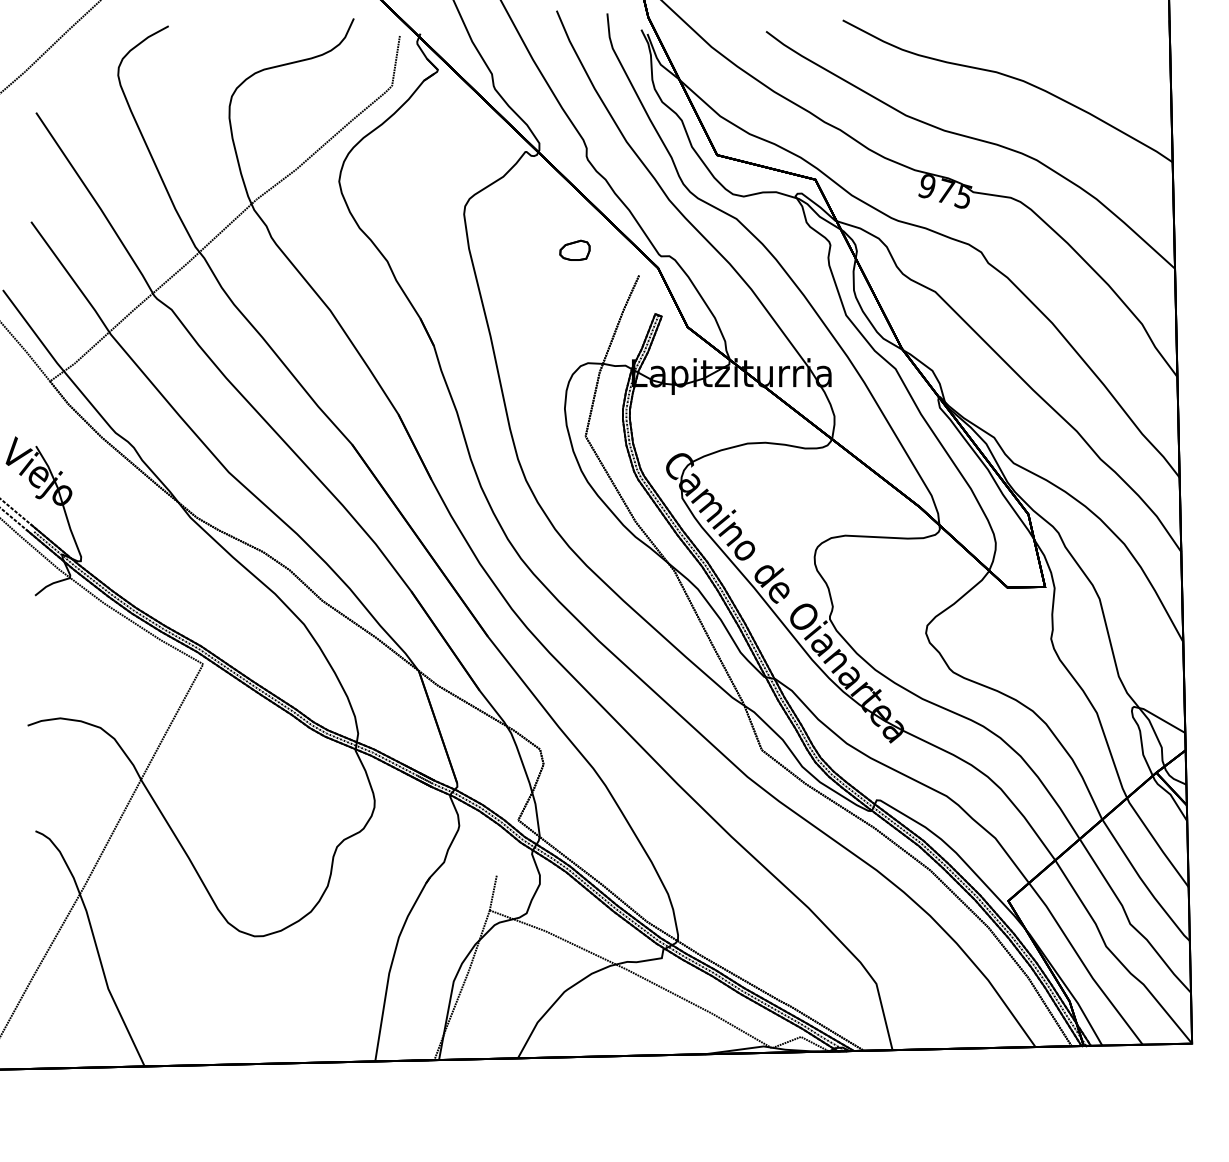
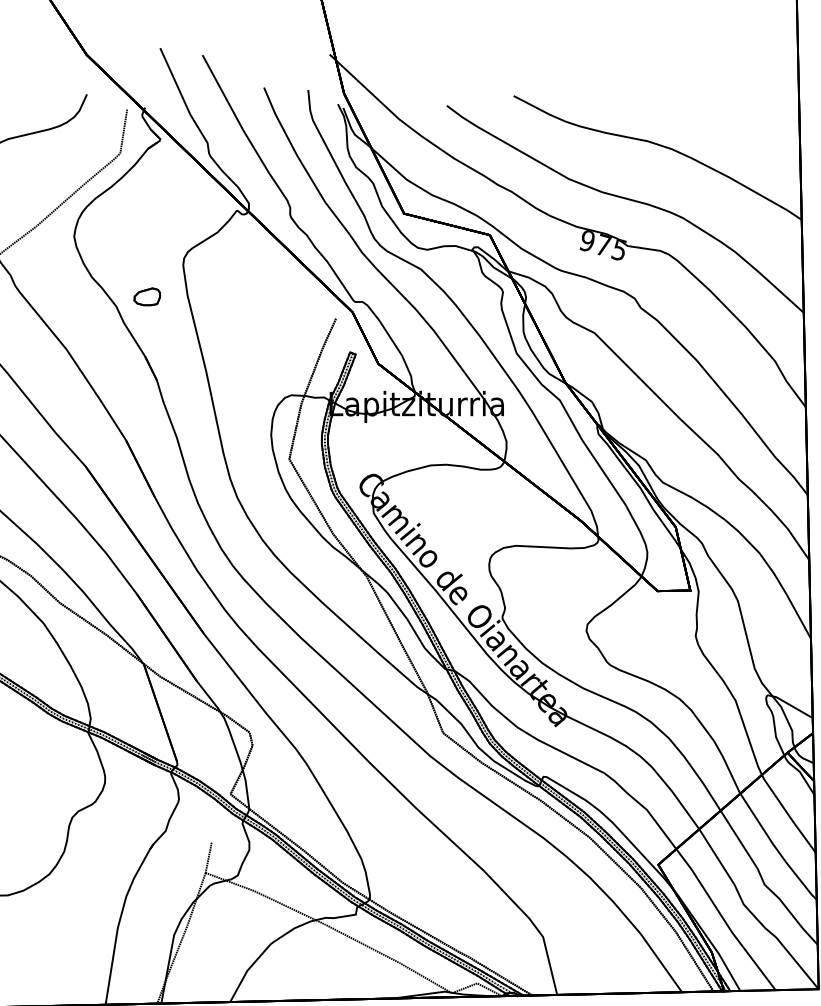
part: (574, 249) -> (146, 296), moved

